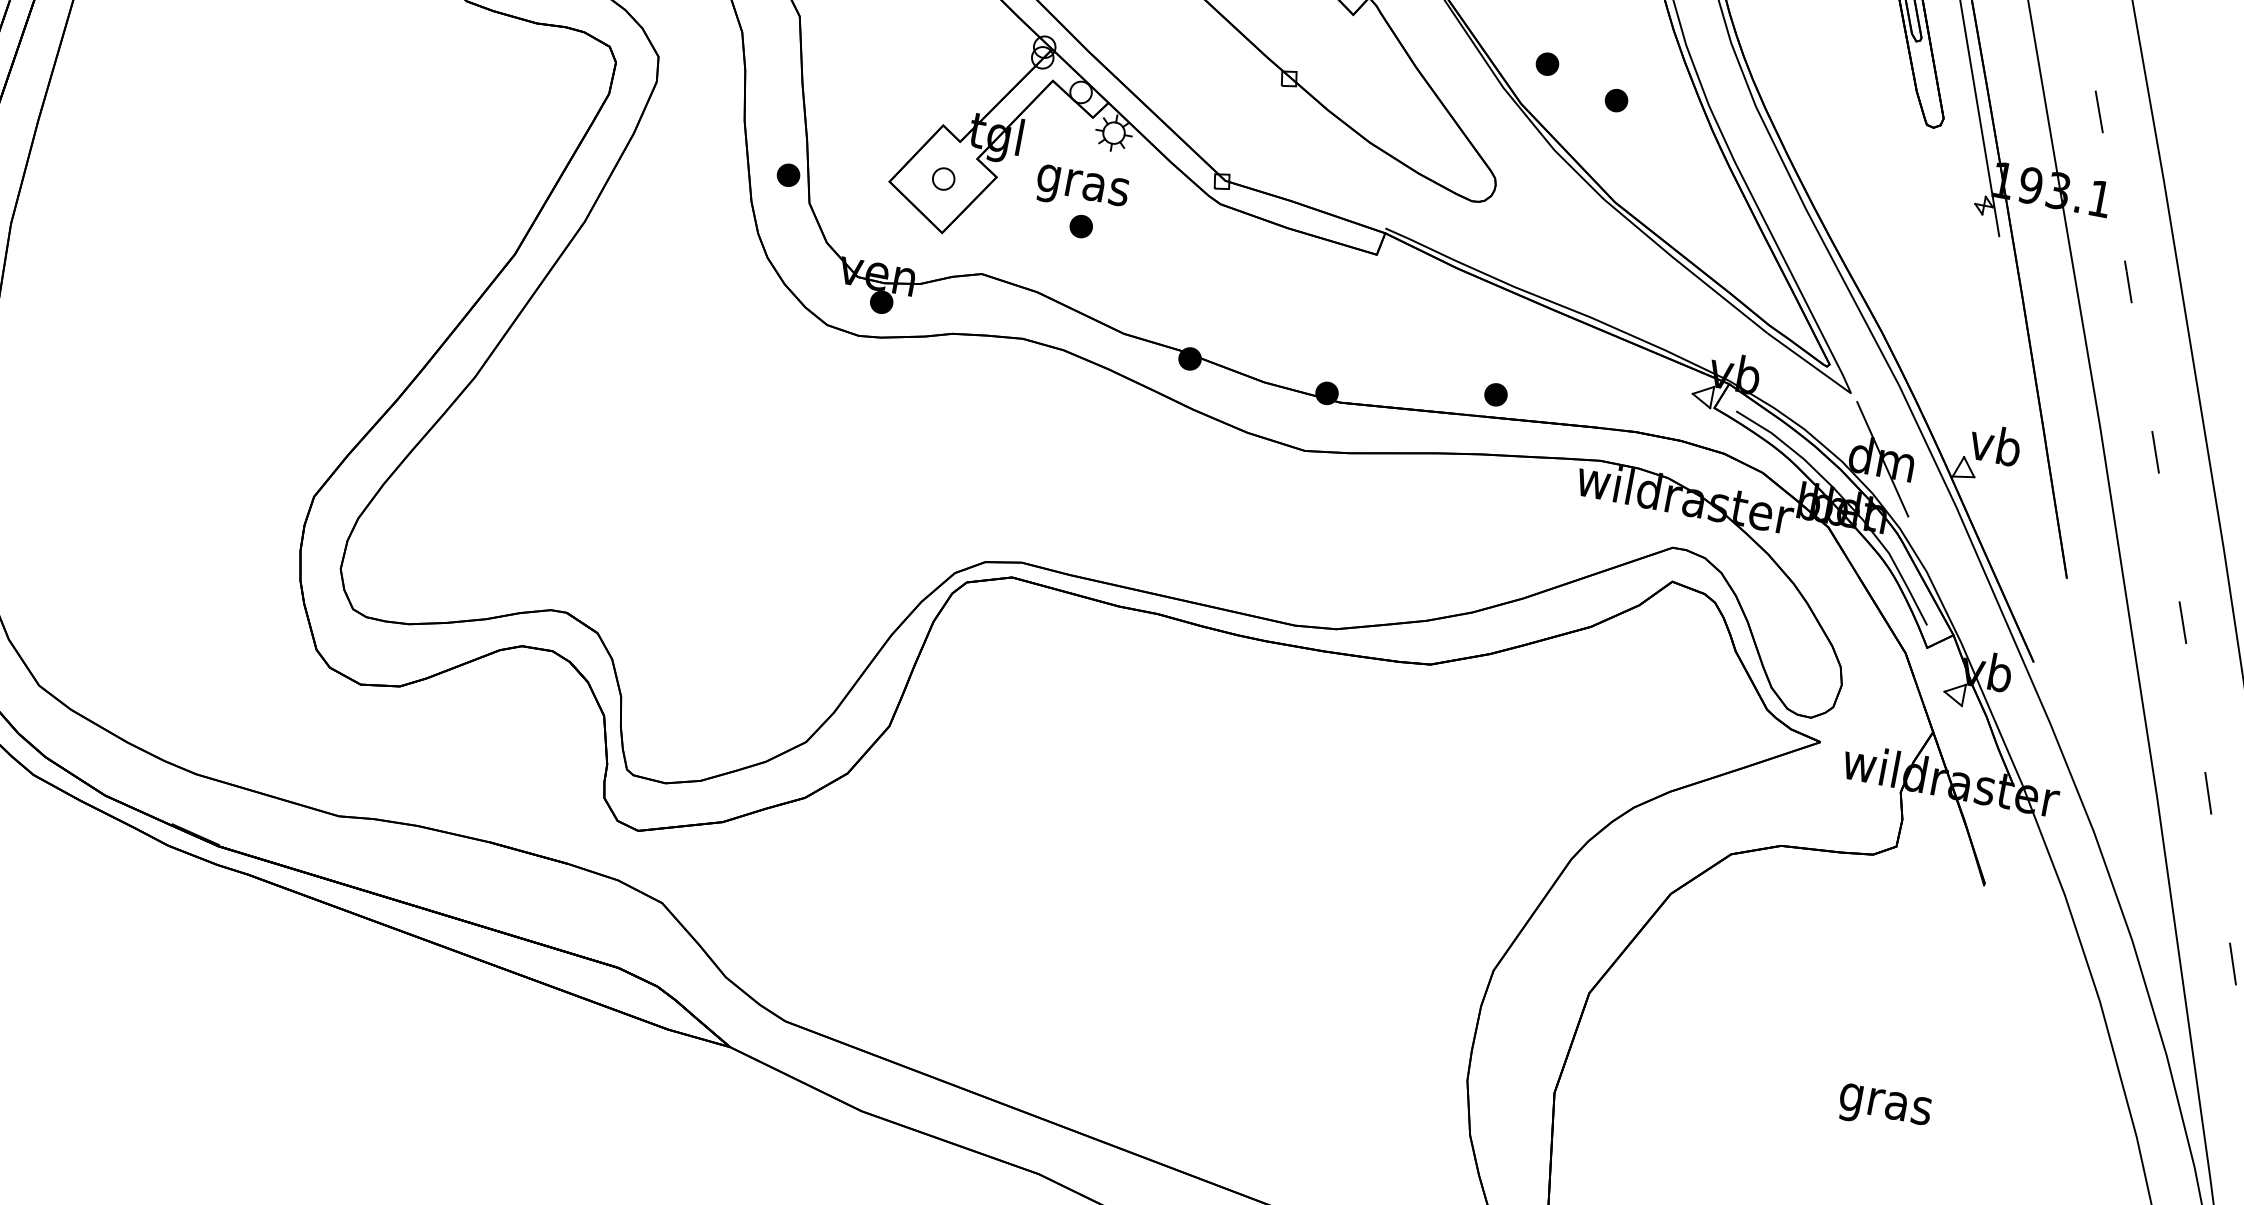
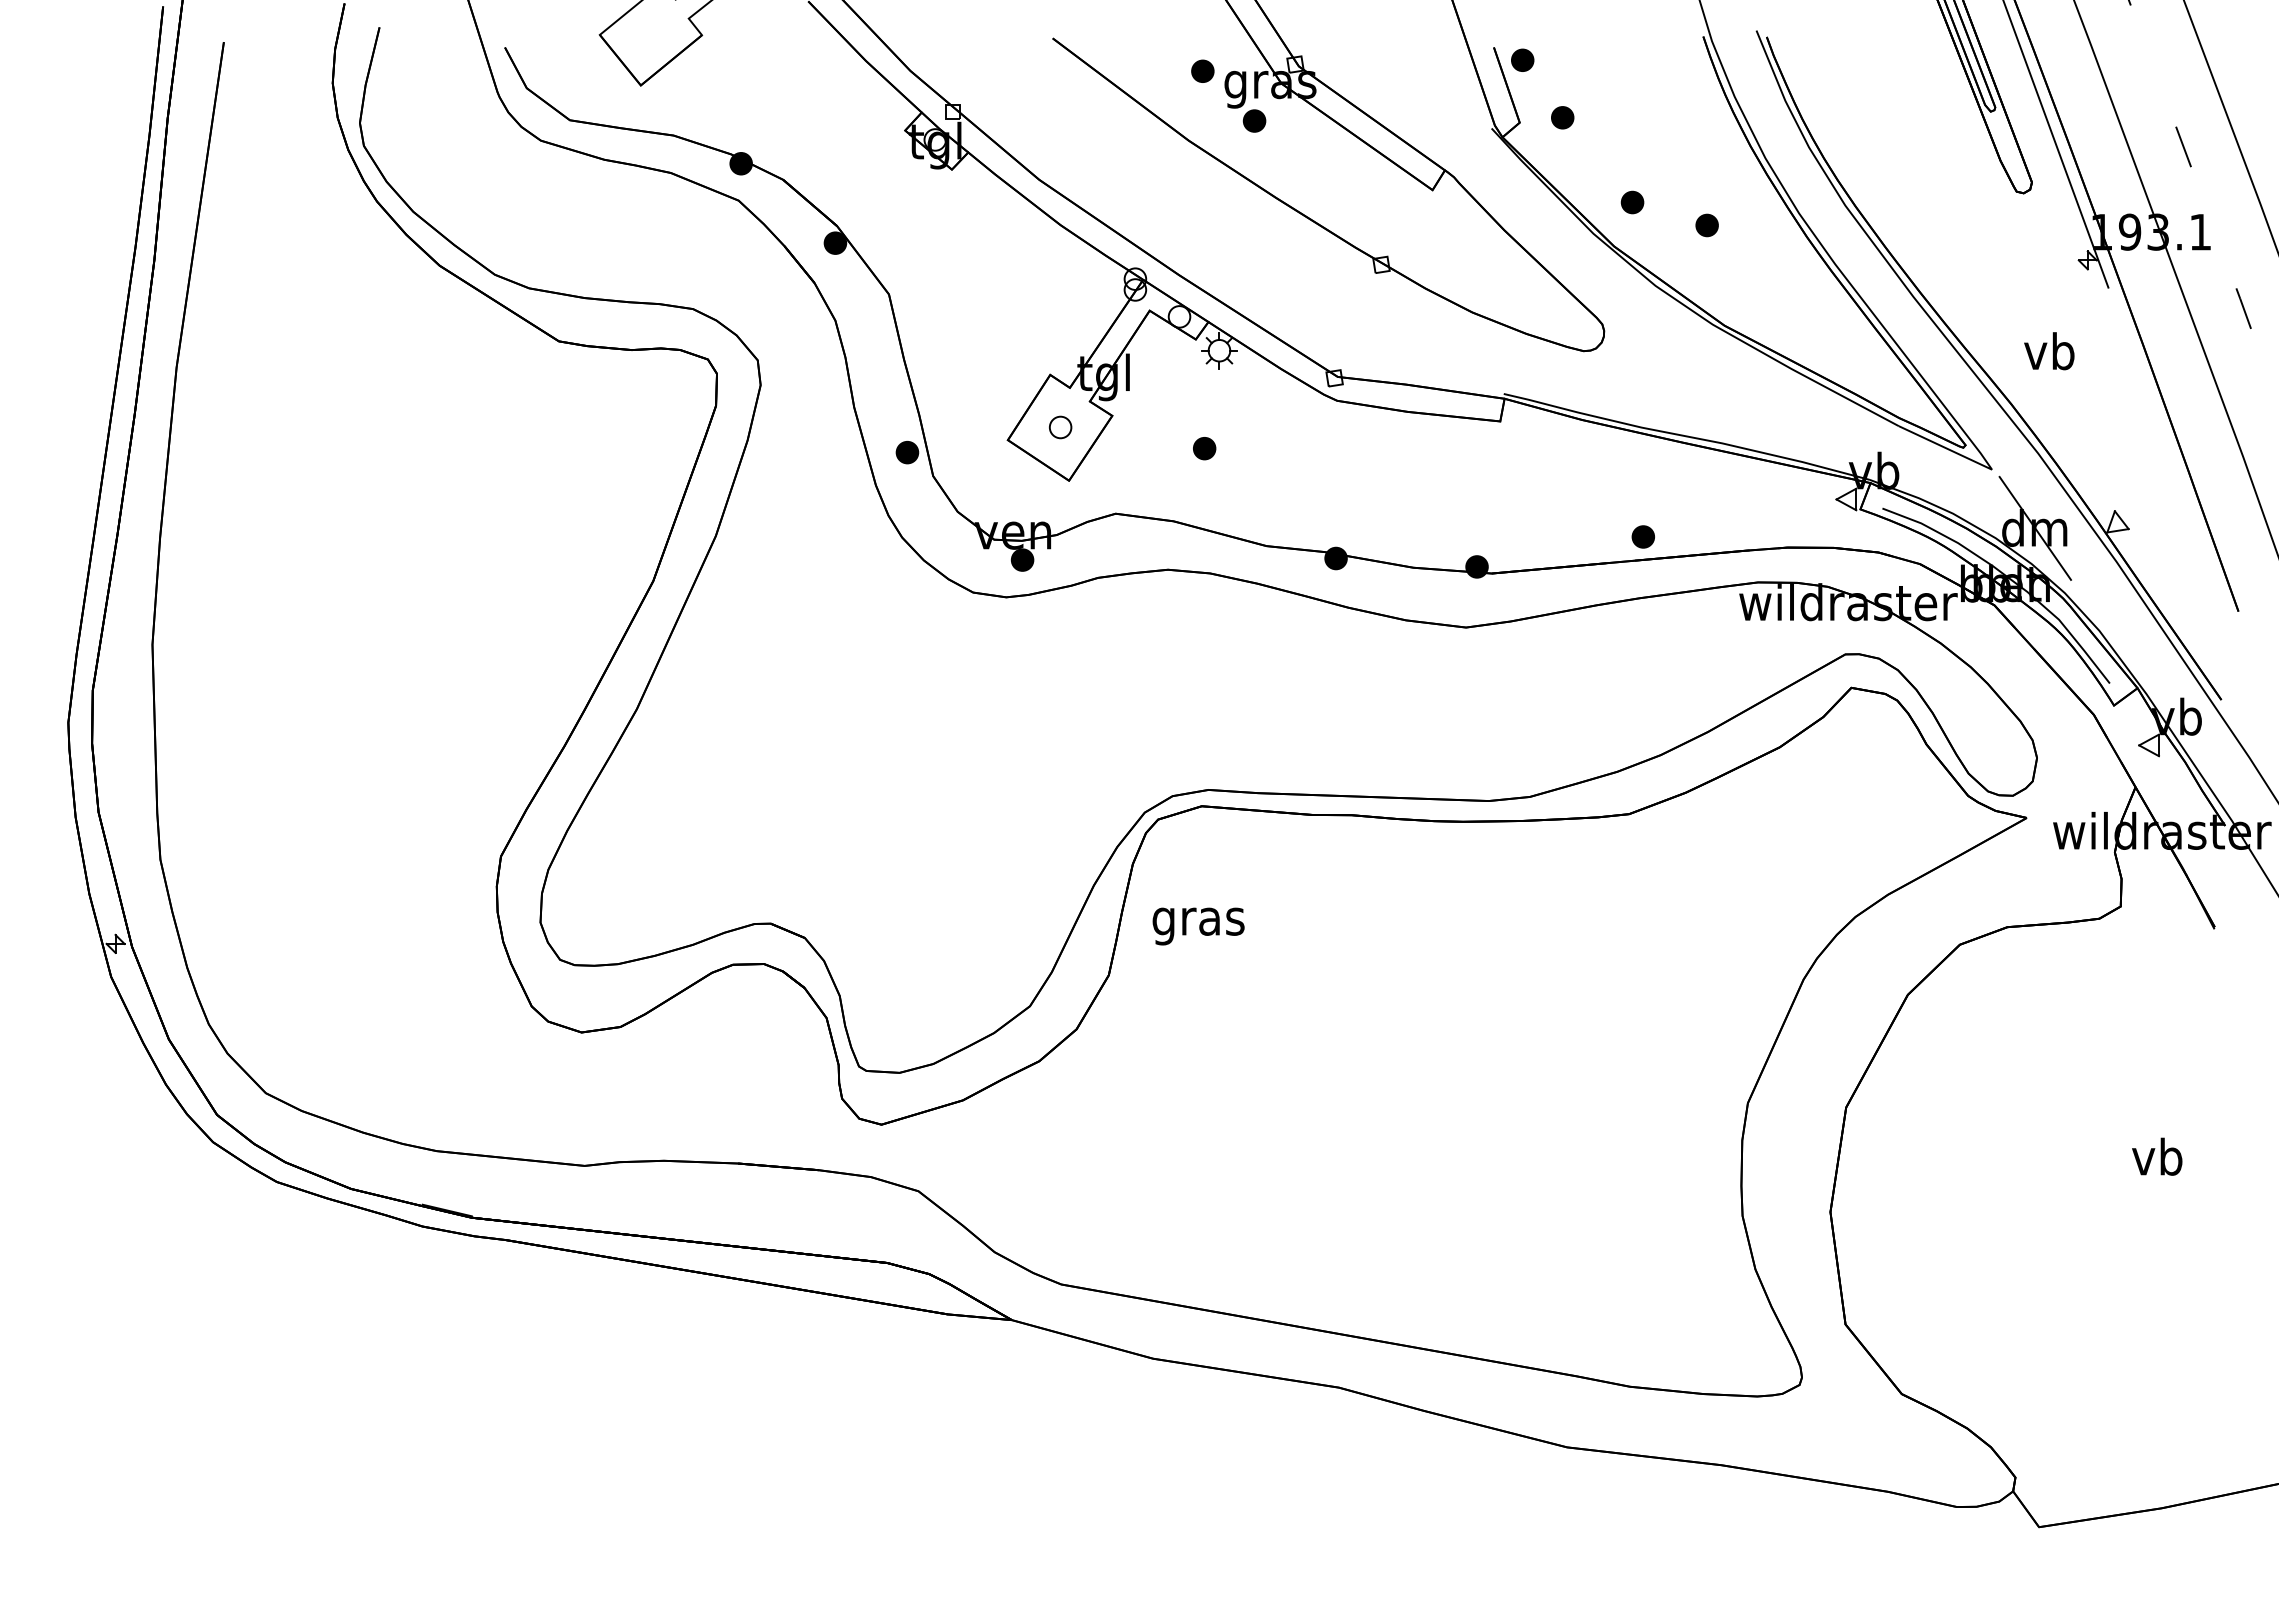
text: (1081, 189) -> (1198, 926), moved
text: (1995, 444) -> (2049, 351), moved
text: (1885, 1103) -> (2157, 1161), gras -> vb

